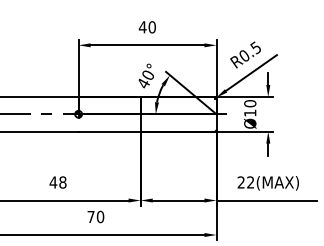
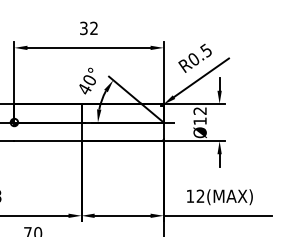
text: (146, 27) -> (87, 28), 40 -> 32
text: (250, 103) -> (200, 110), Ø10 -> Ø12
text: (240, 182) -> (189, 196), 22(MAX) -> 12(MAX)

